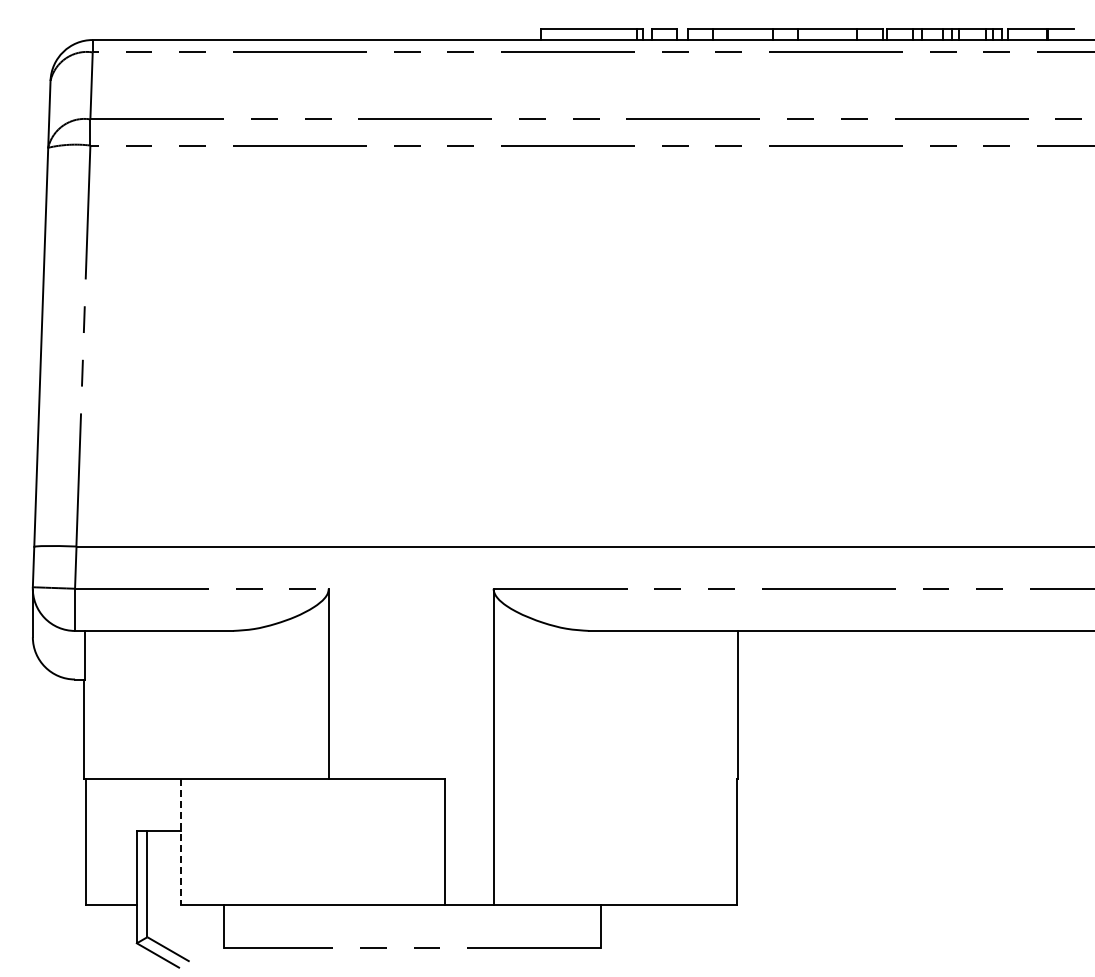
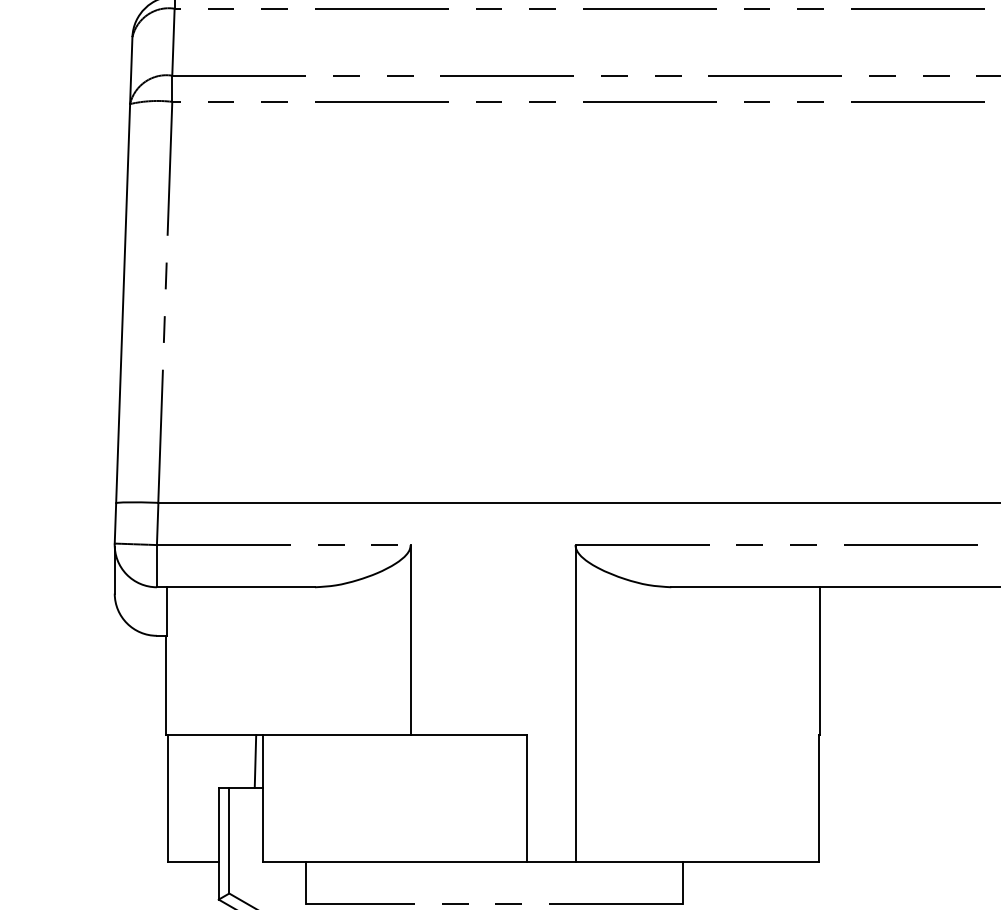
line: (173, 804) -> (255, 760), added
line: (181, 842) -> (263, 798), dashed -> solid

